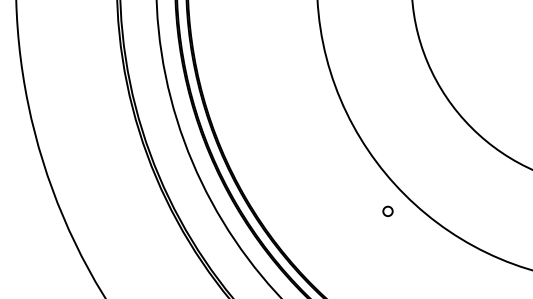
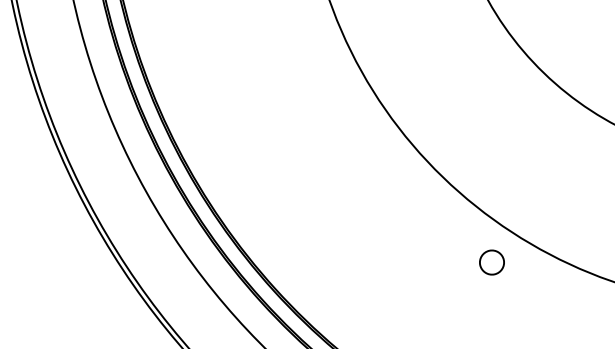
circle: (387, 211) -> (491, 262), size x1.67

